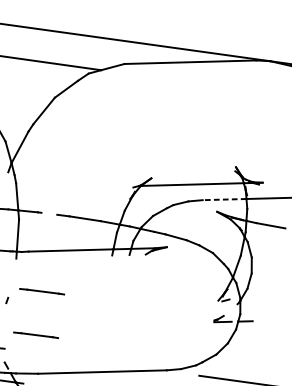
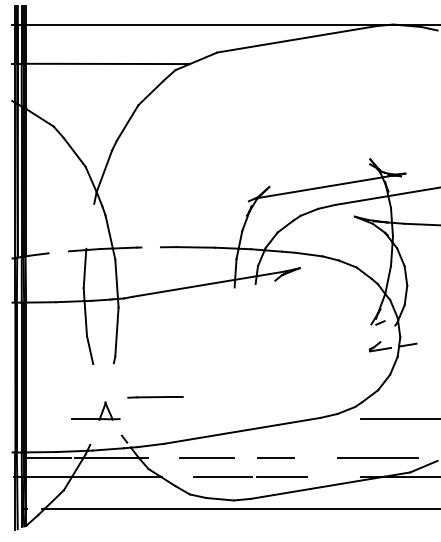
line: (224, 199) -> (361, 200), dashed -> solid
line: (11, 277) -> (116, 331), added
line: (42, 291) -> (155, 343), removed

